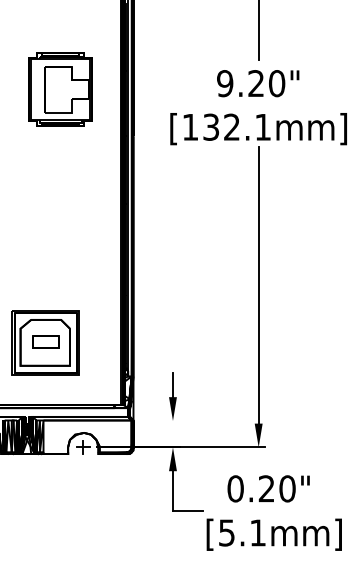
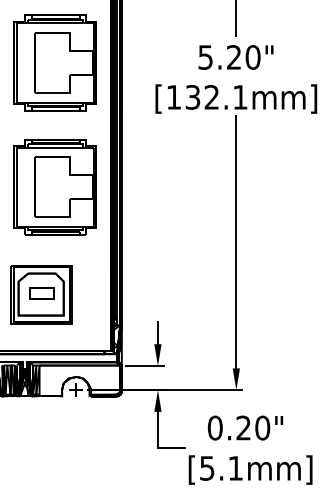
text: (225, 83) -> (205, 57), 9.20" -> 5.20"
part: (59, 89) -> (54, 62), size x1.43
part: (59, 225) -> (54, 187), added
line: (158, 420) -> (144, 365), added

